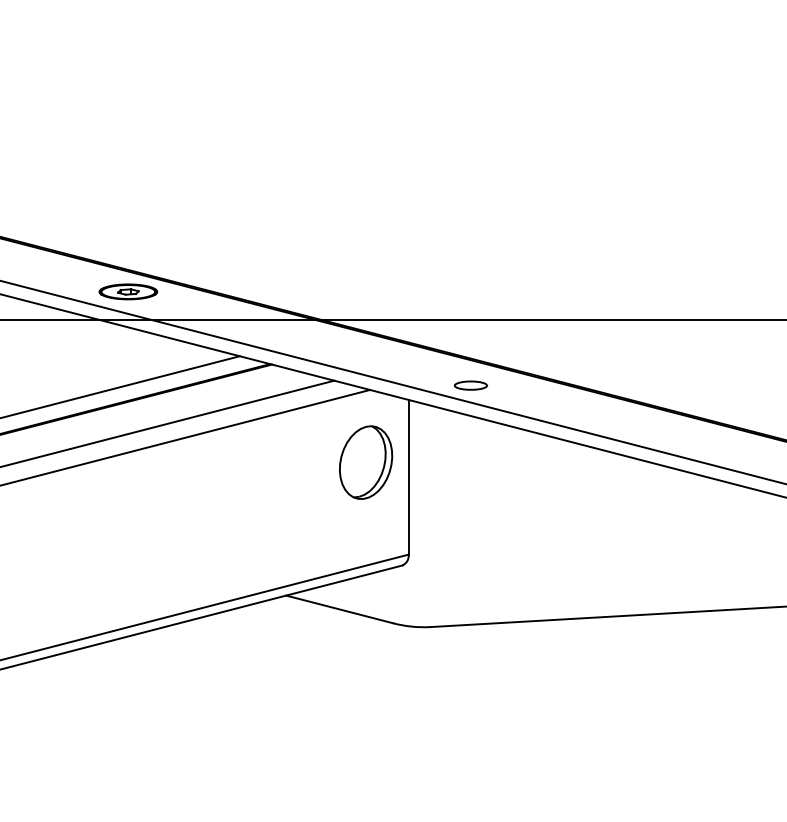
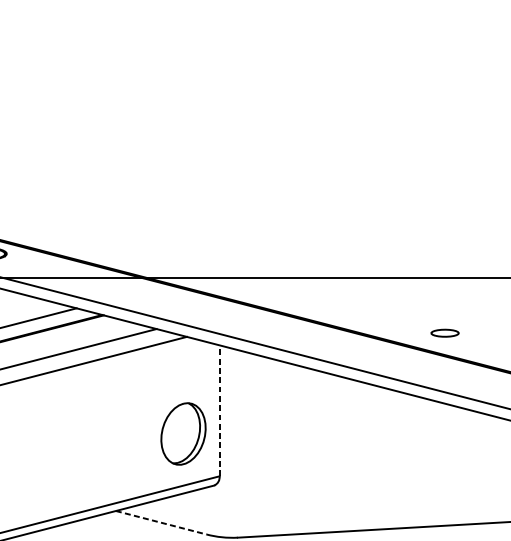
part: (471, 385) -> (445, 333), moved
part: (366, 462) -> (183, 433), moved
line: (408, 476) -> (219, 410), solid -> dashed
line: (340, 609) -> (161, 522), solid -> dashed

